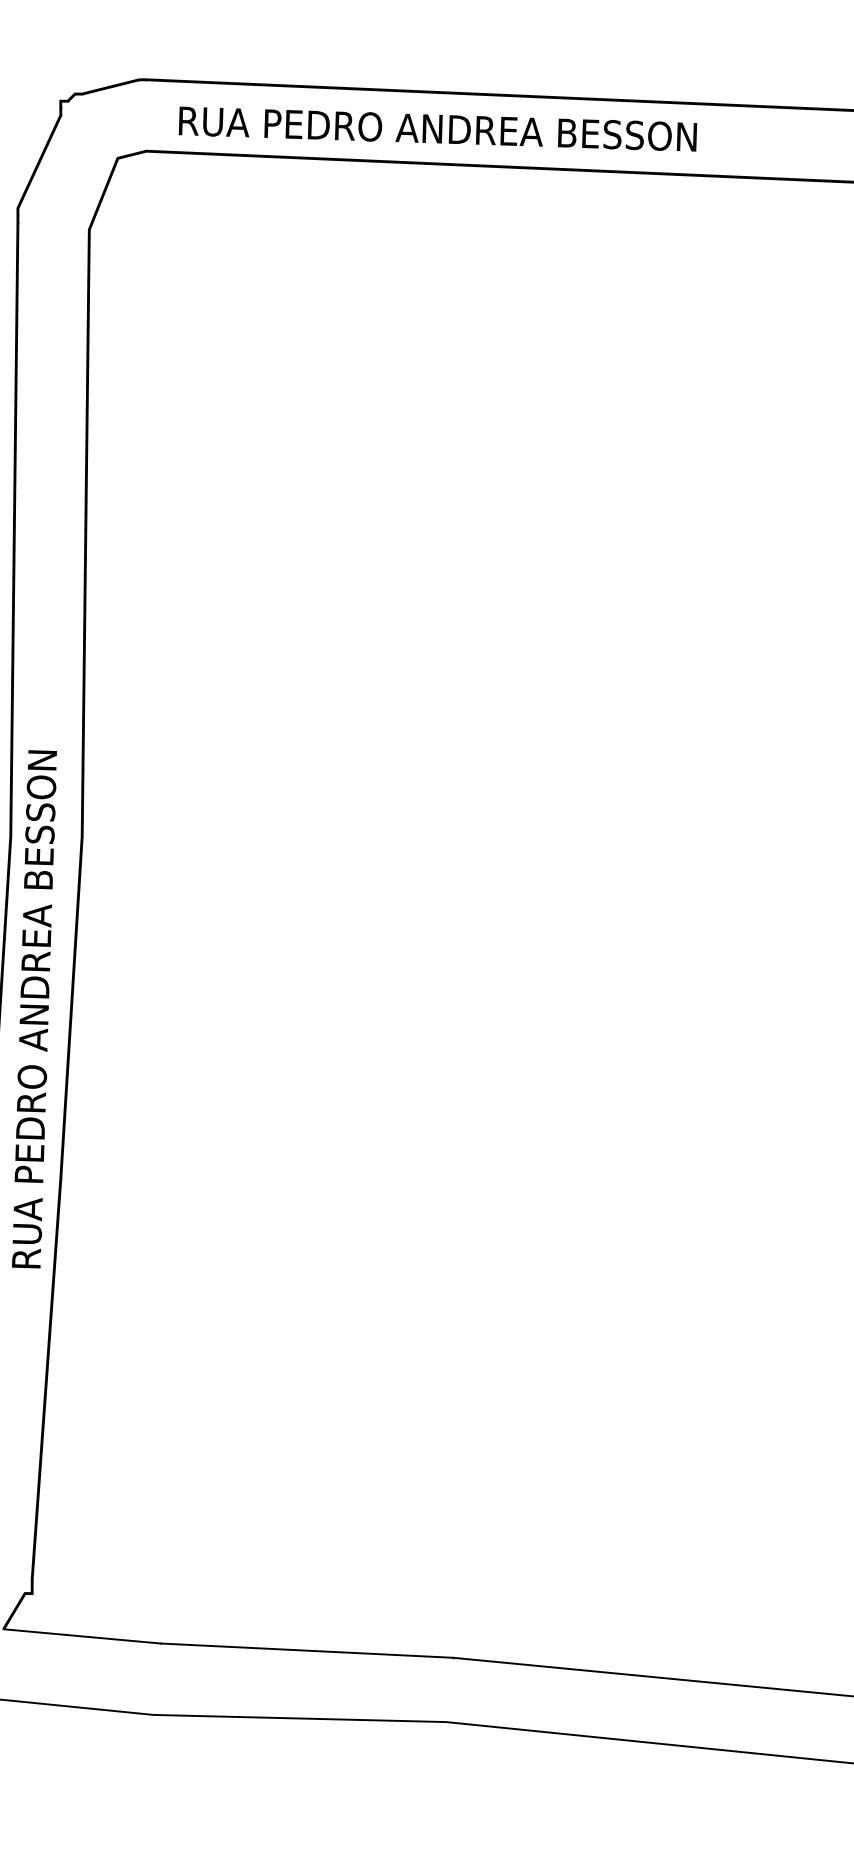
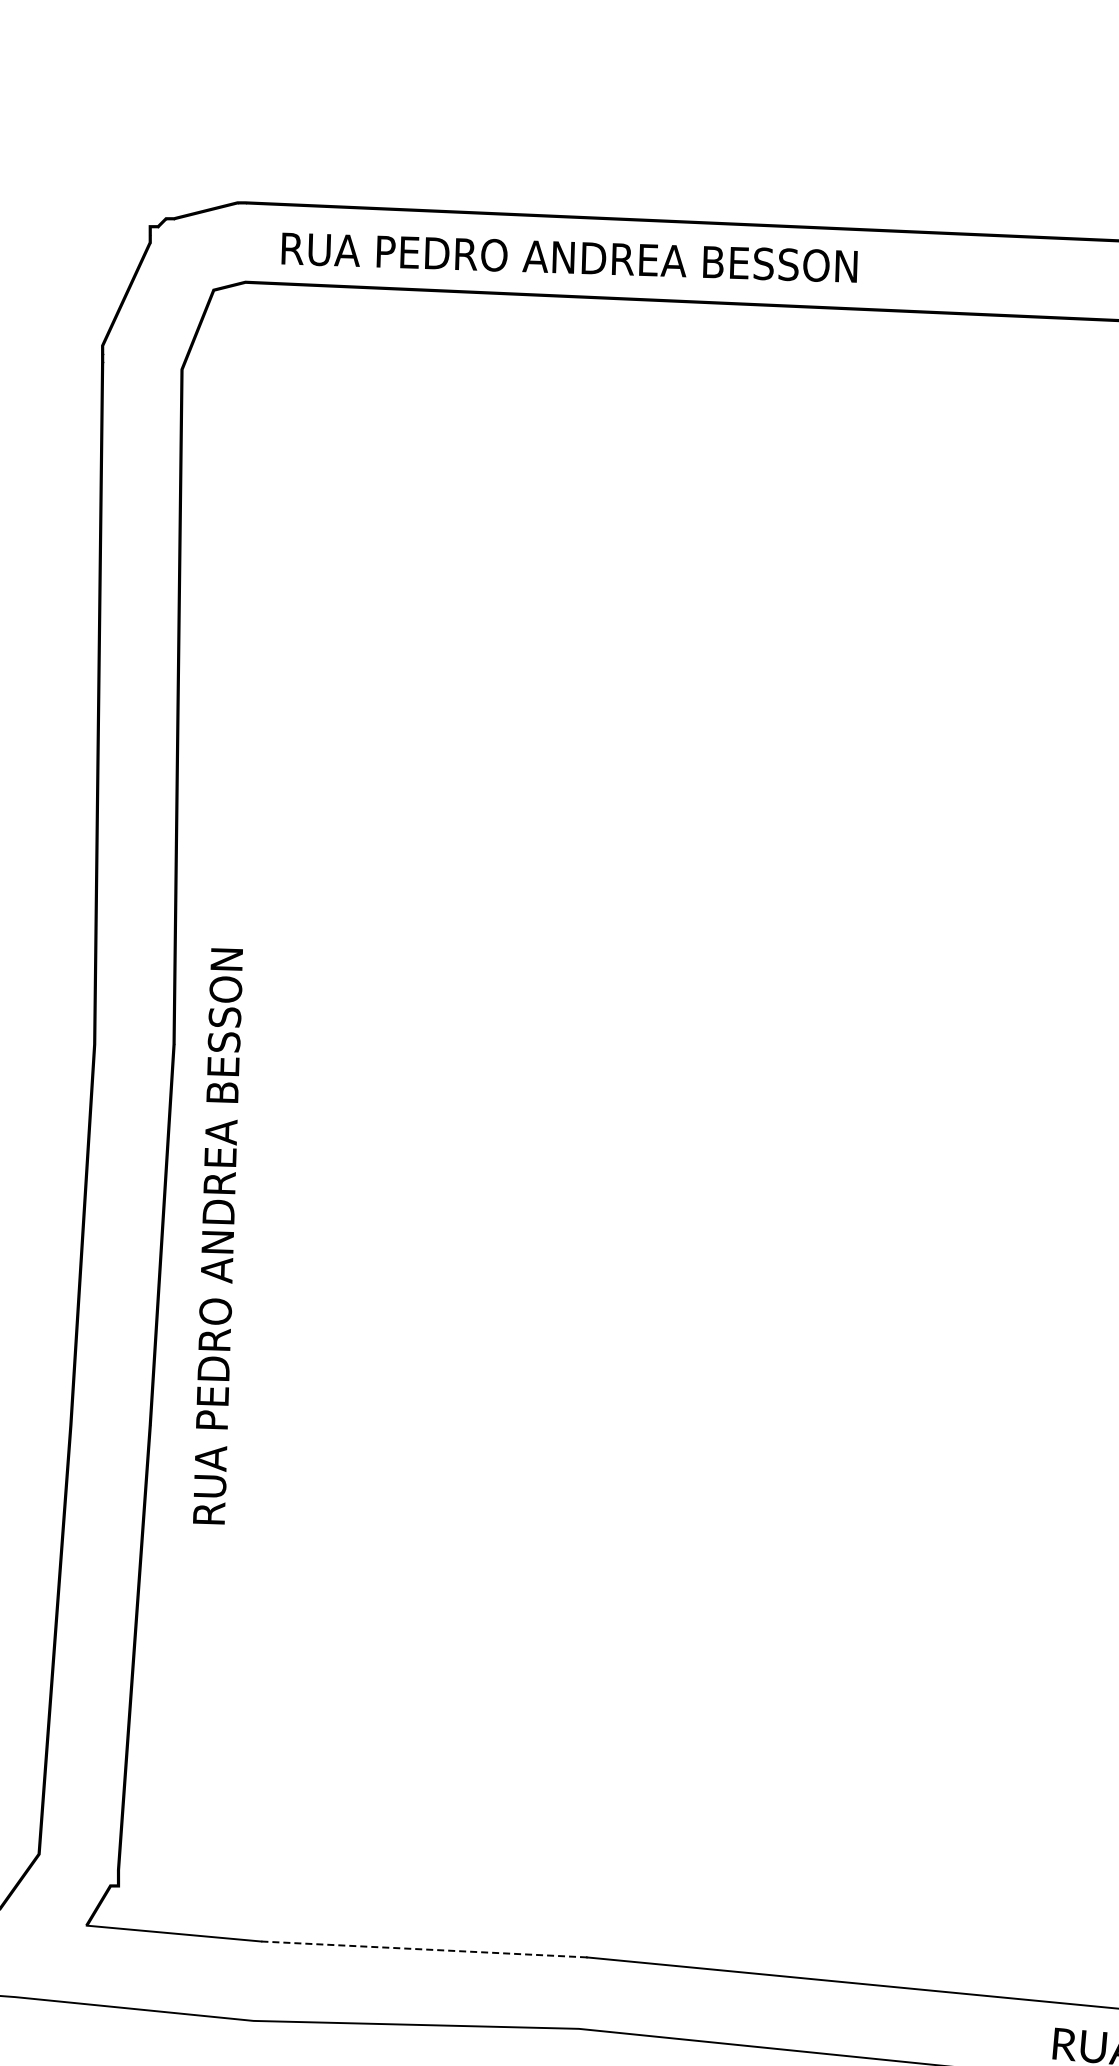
text: (34, 1009) -> (217, 1236), moved
line: (307, 1650) -> (424, 1949), solid -> dashed

